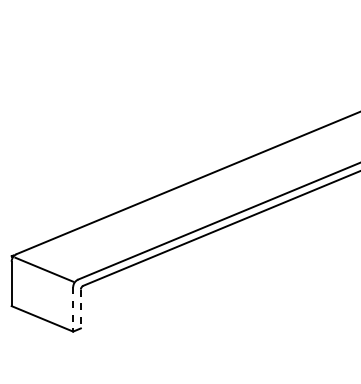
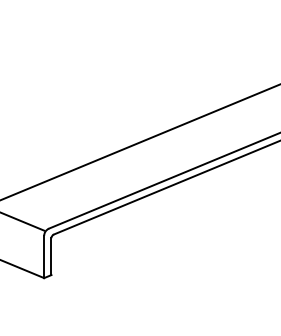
line: (73, 309) -> (44, 257), dashed -> solid
line: (80, 309) -> (51, 257), dashed -> solid

